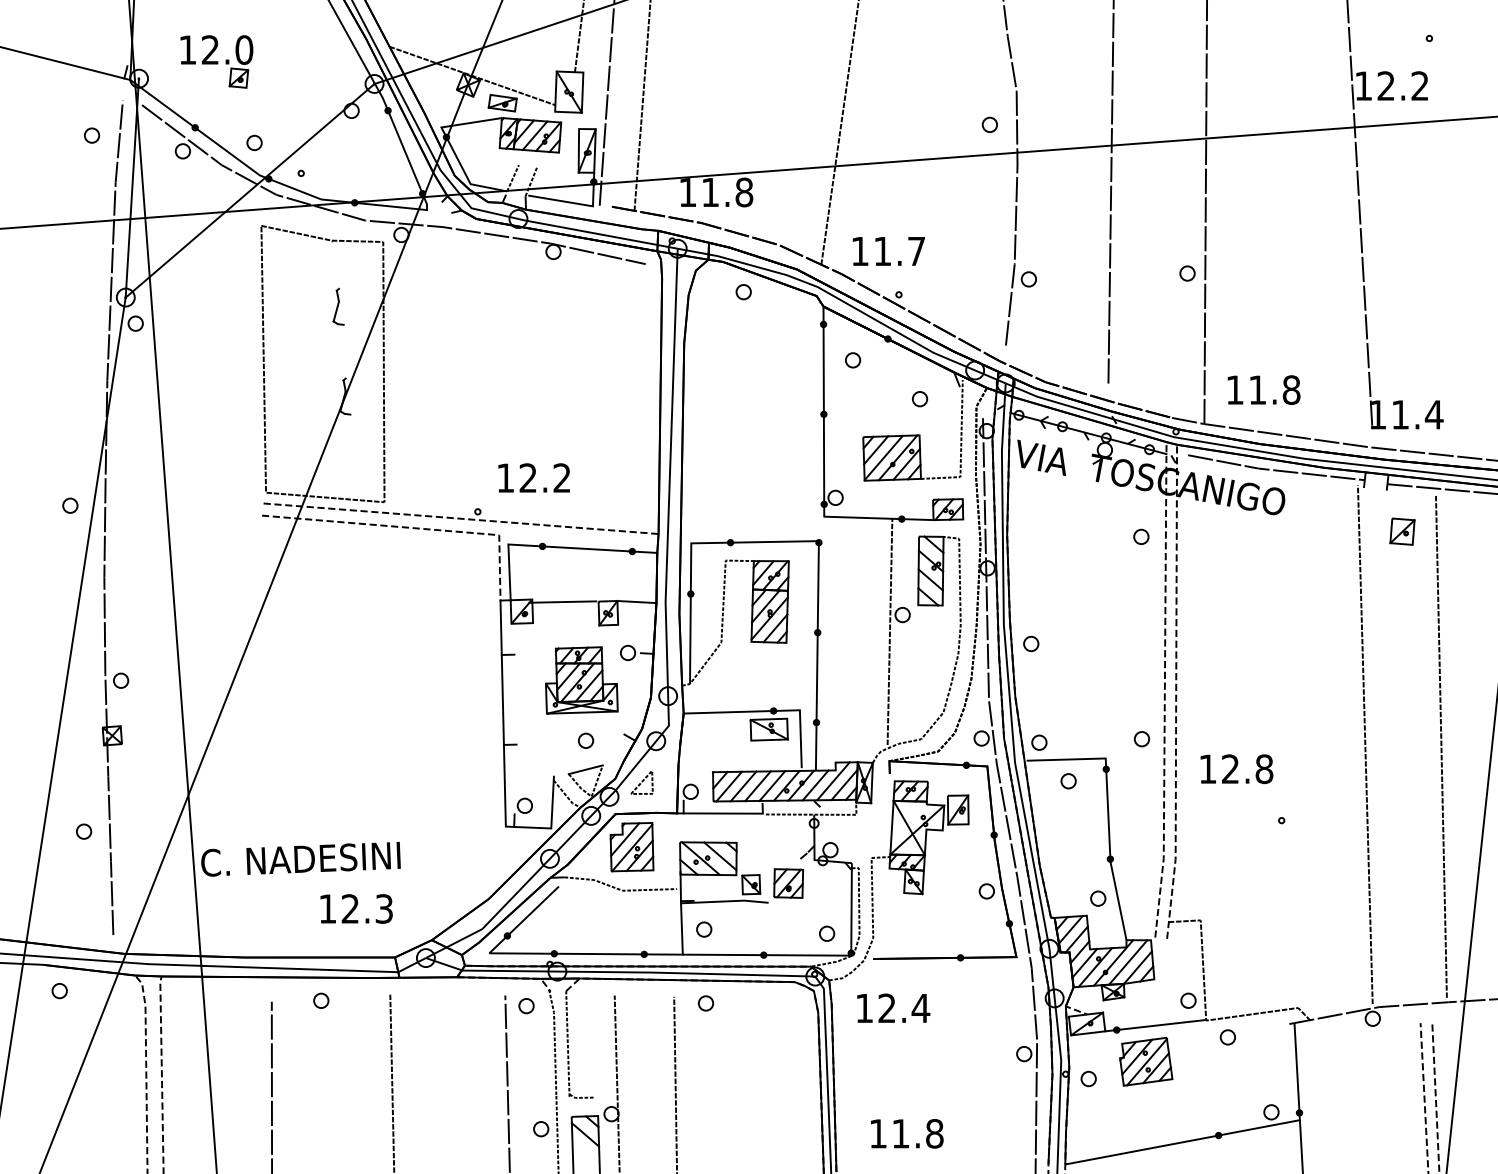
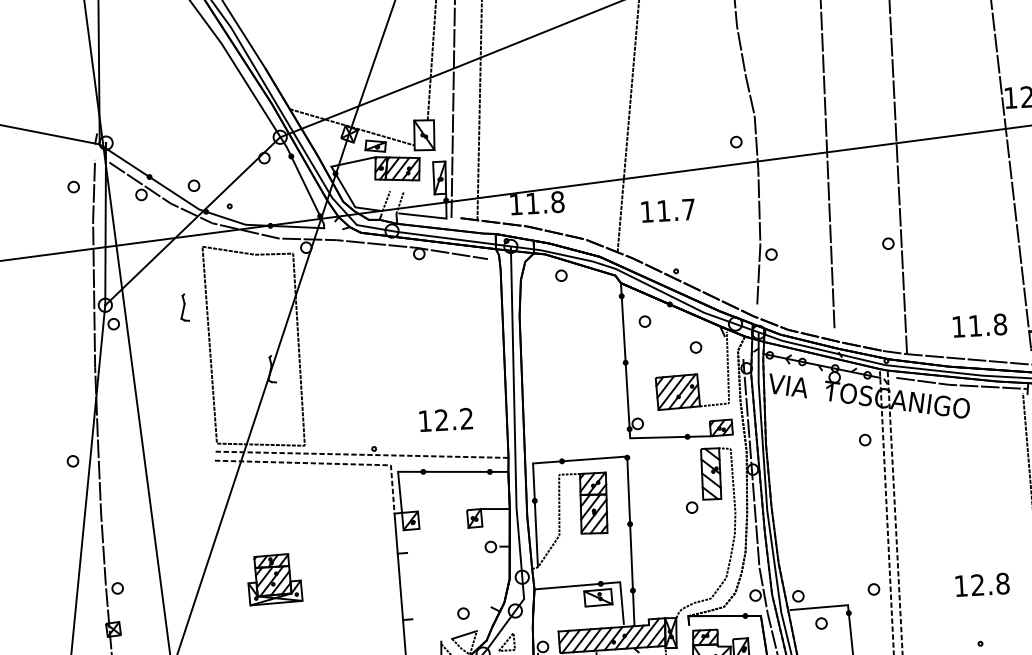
part: (216, 61) -> (162, 127), removed
text: (888, 251) -> (668, 210), moved
part: (338, 306) -> (184, 307), moved
text: (1263, 389) -> (979, 325), moved
text: (533, 477) -> (445, 419), moved
line: (562, 601) -> (440, 511), removed
line: (889, 631) -> (683, 520), removed
part: (1031, 643) -> (788, 523), removed
part: (581, 680) -> (274, 579), moved
text: (1236, 769) -> (982, 585), moved

